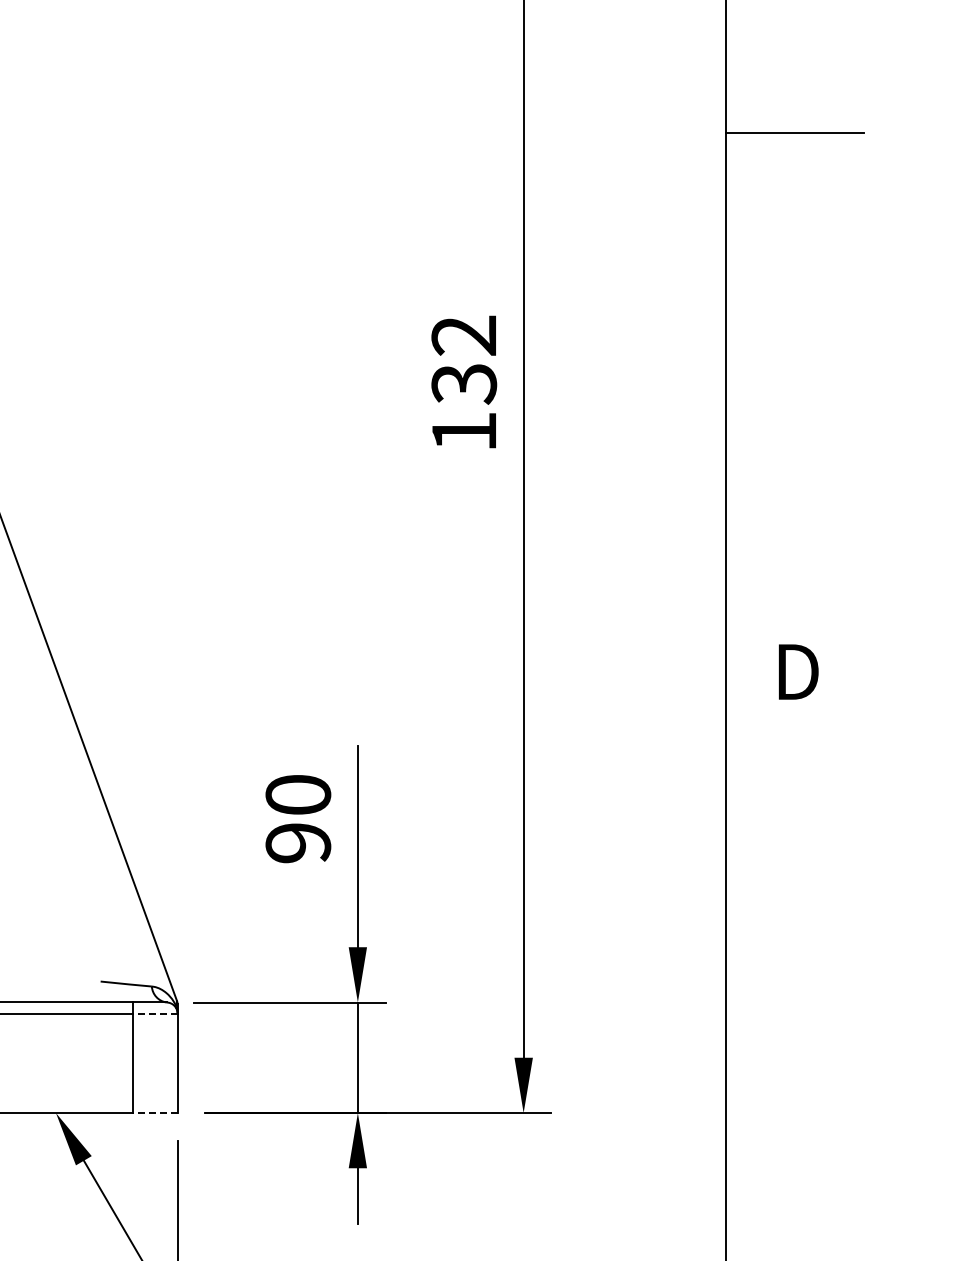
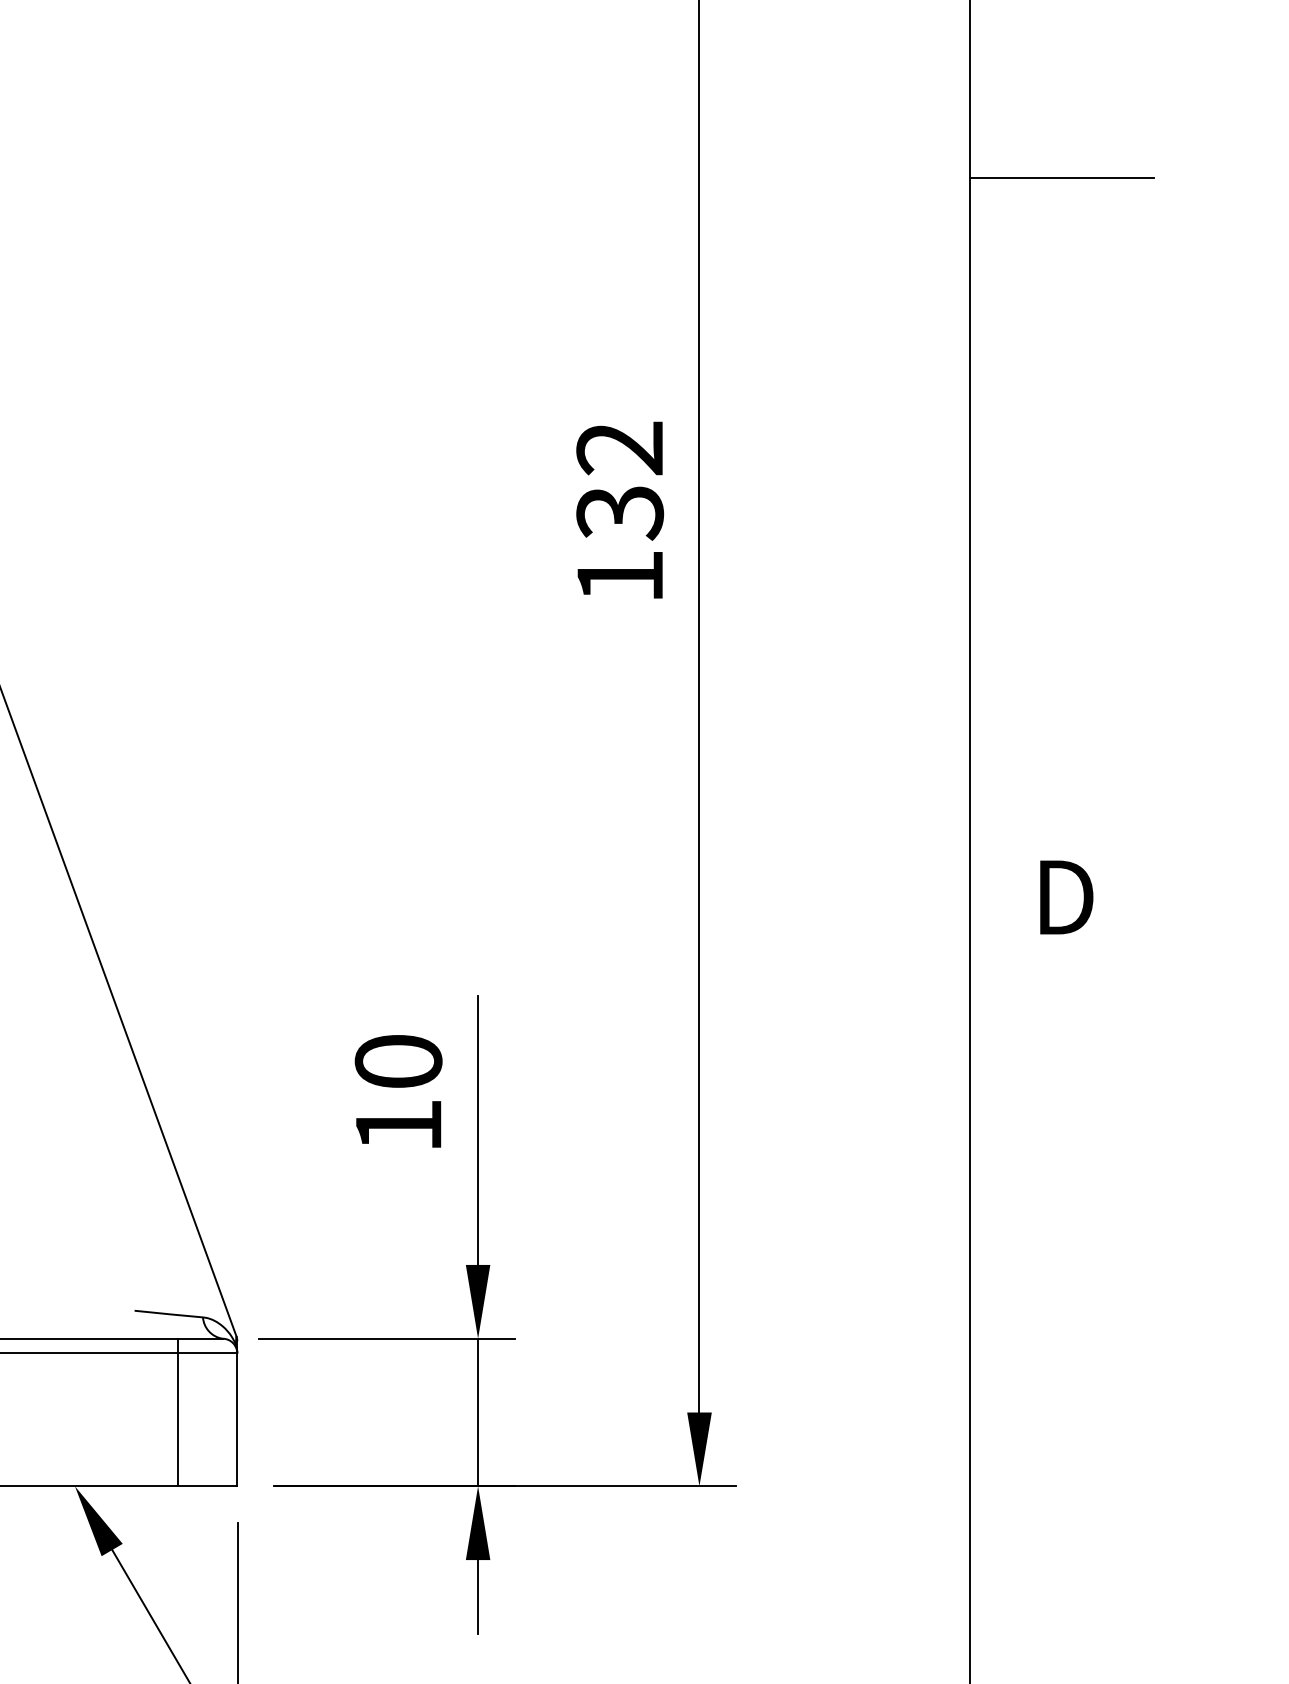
text: (298, 843) -> (398, 1126), 90 -> 10
line: (154, 1013) -> (206, 1353), dashed -> solid
line: (154, 1113) -> (206, 1486), dashed -> solid

